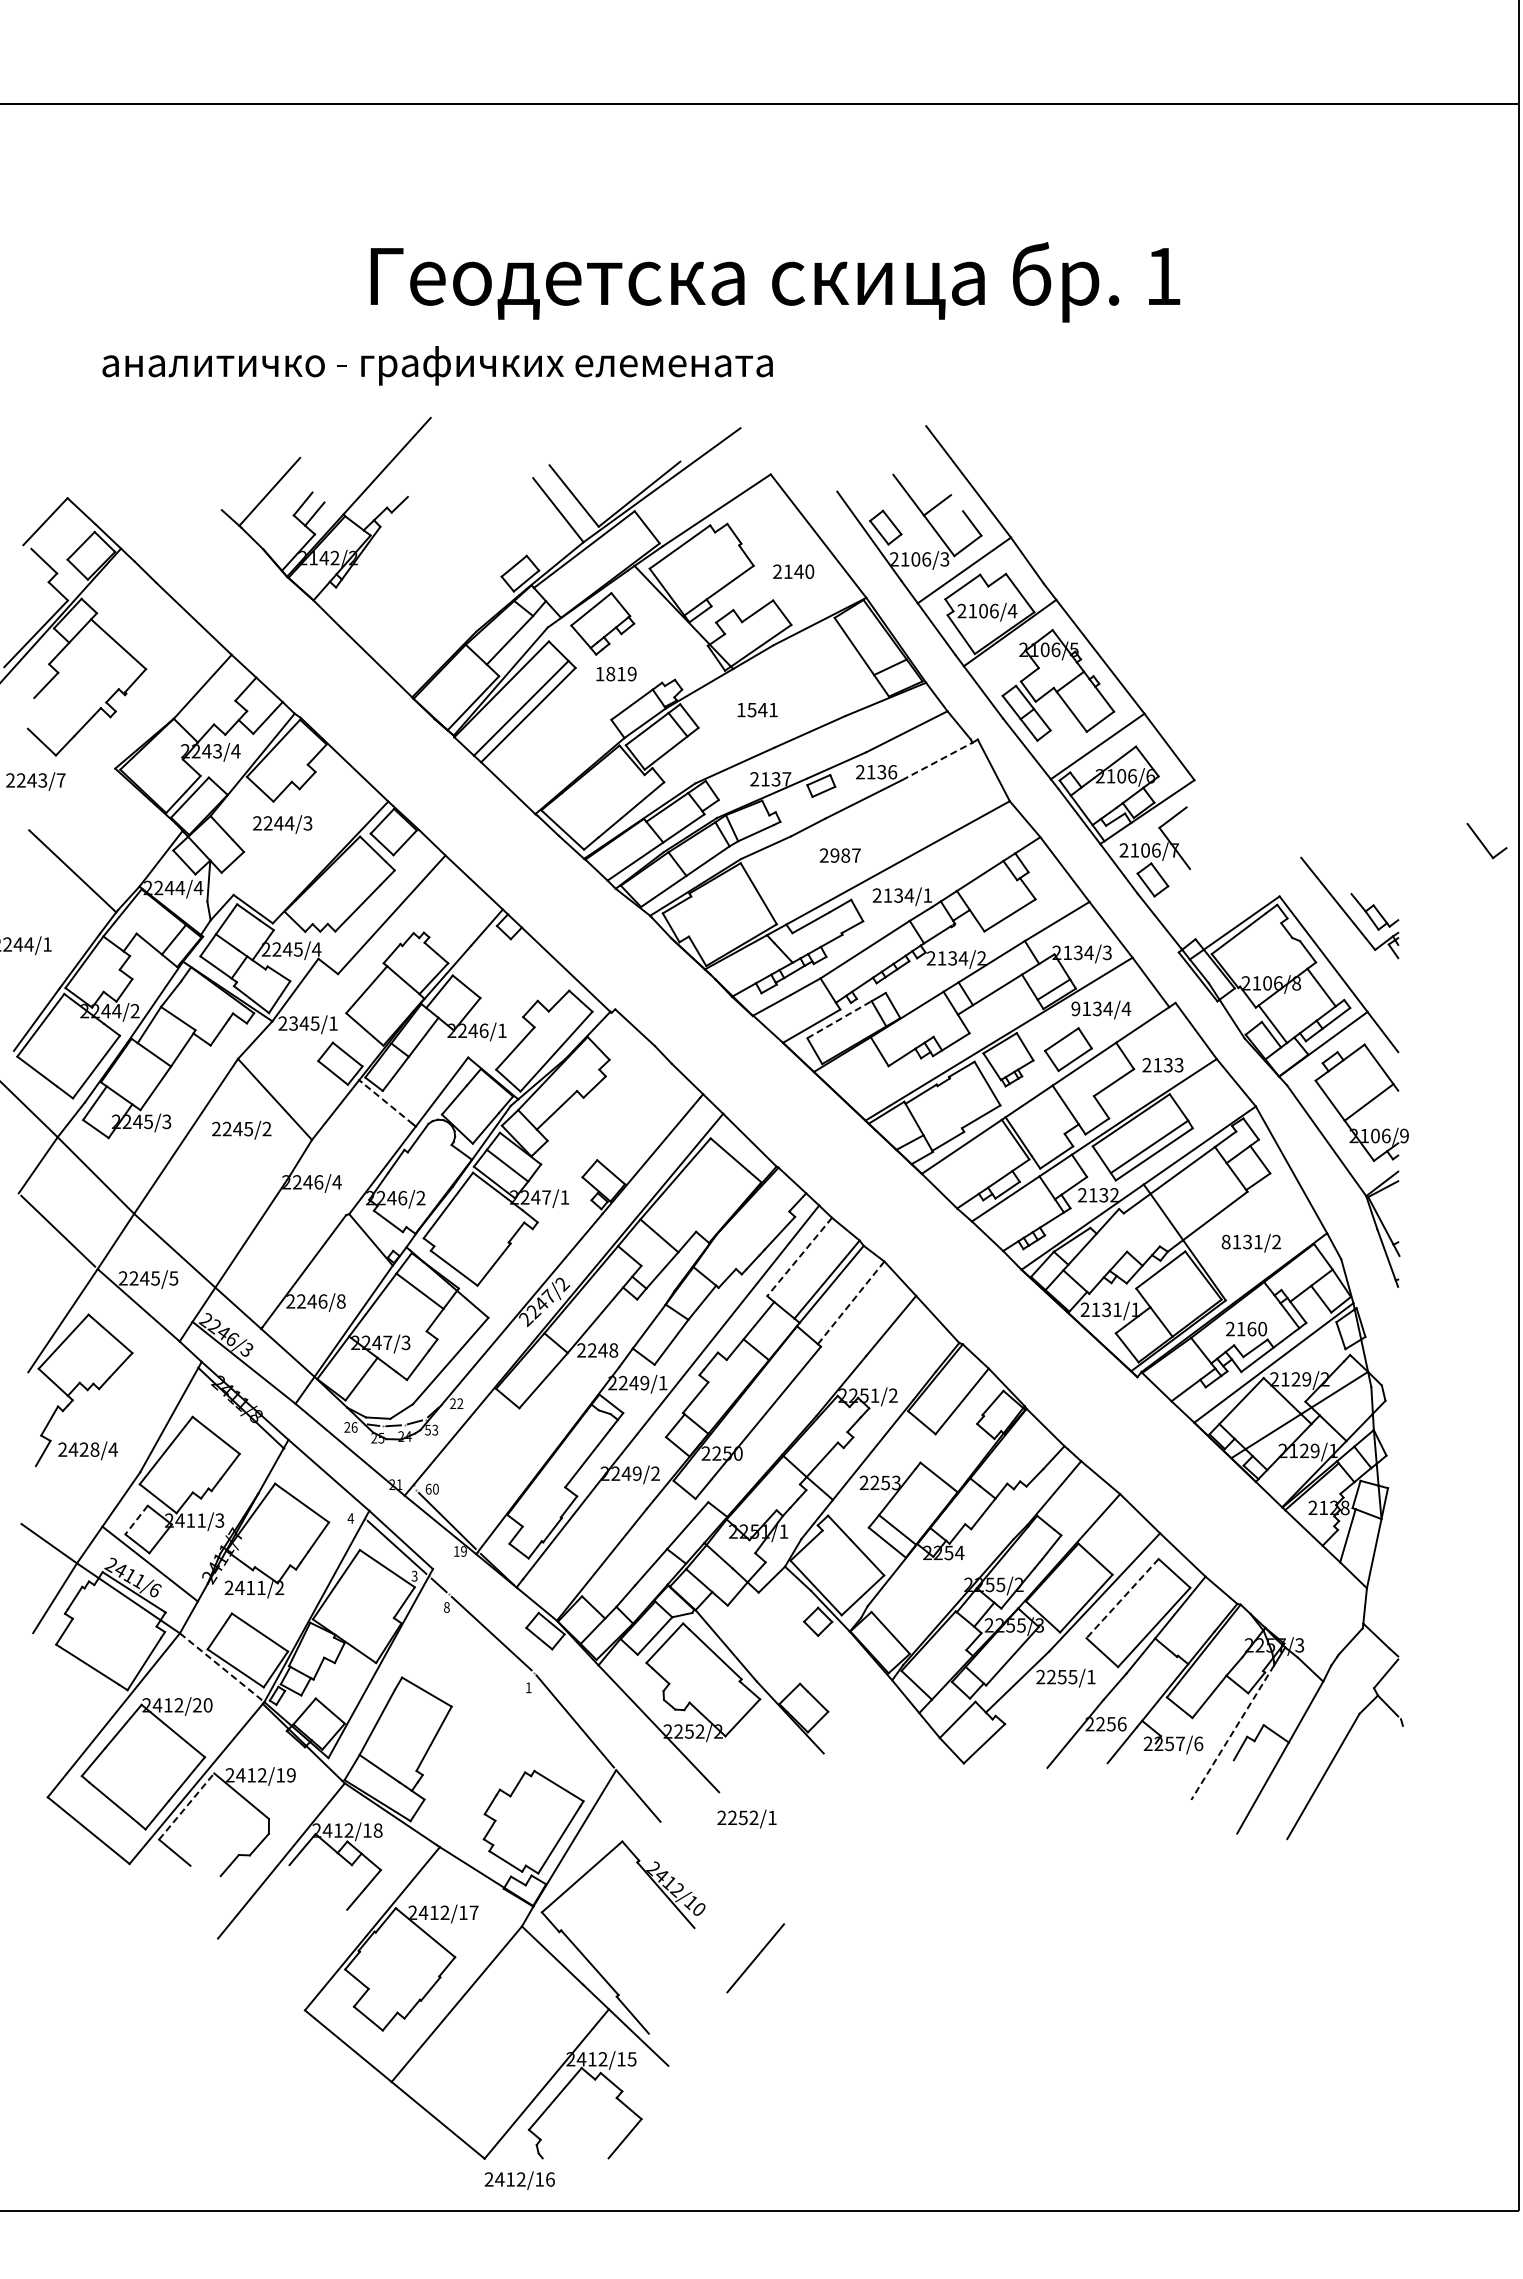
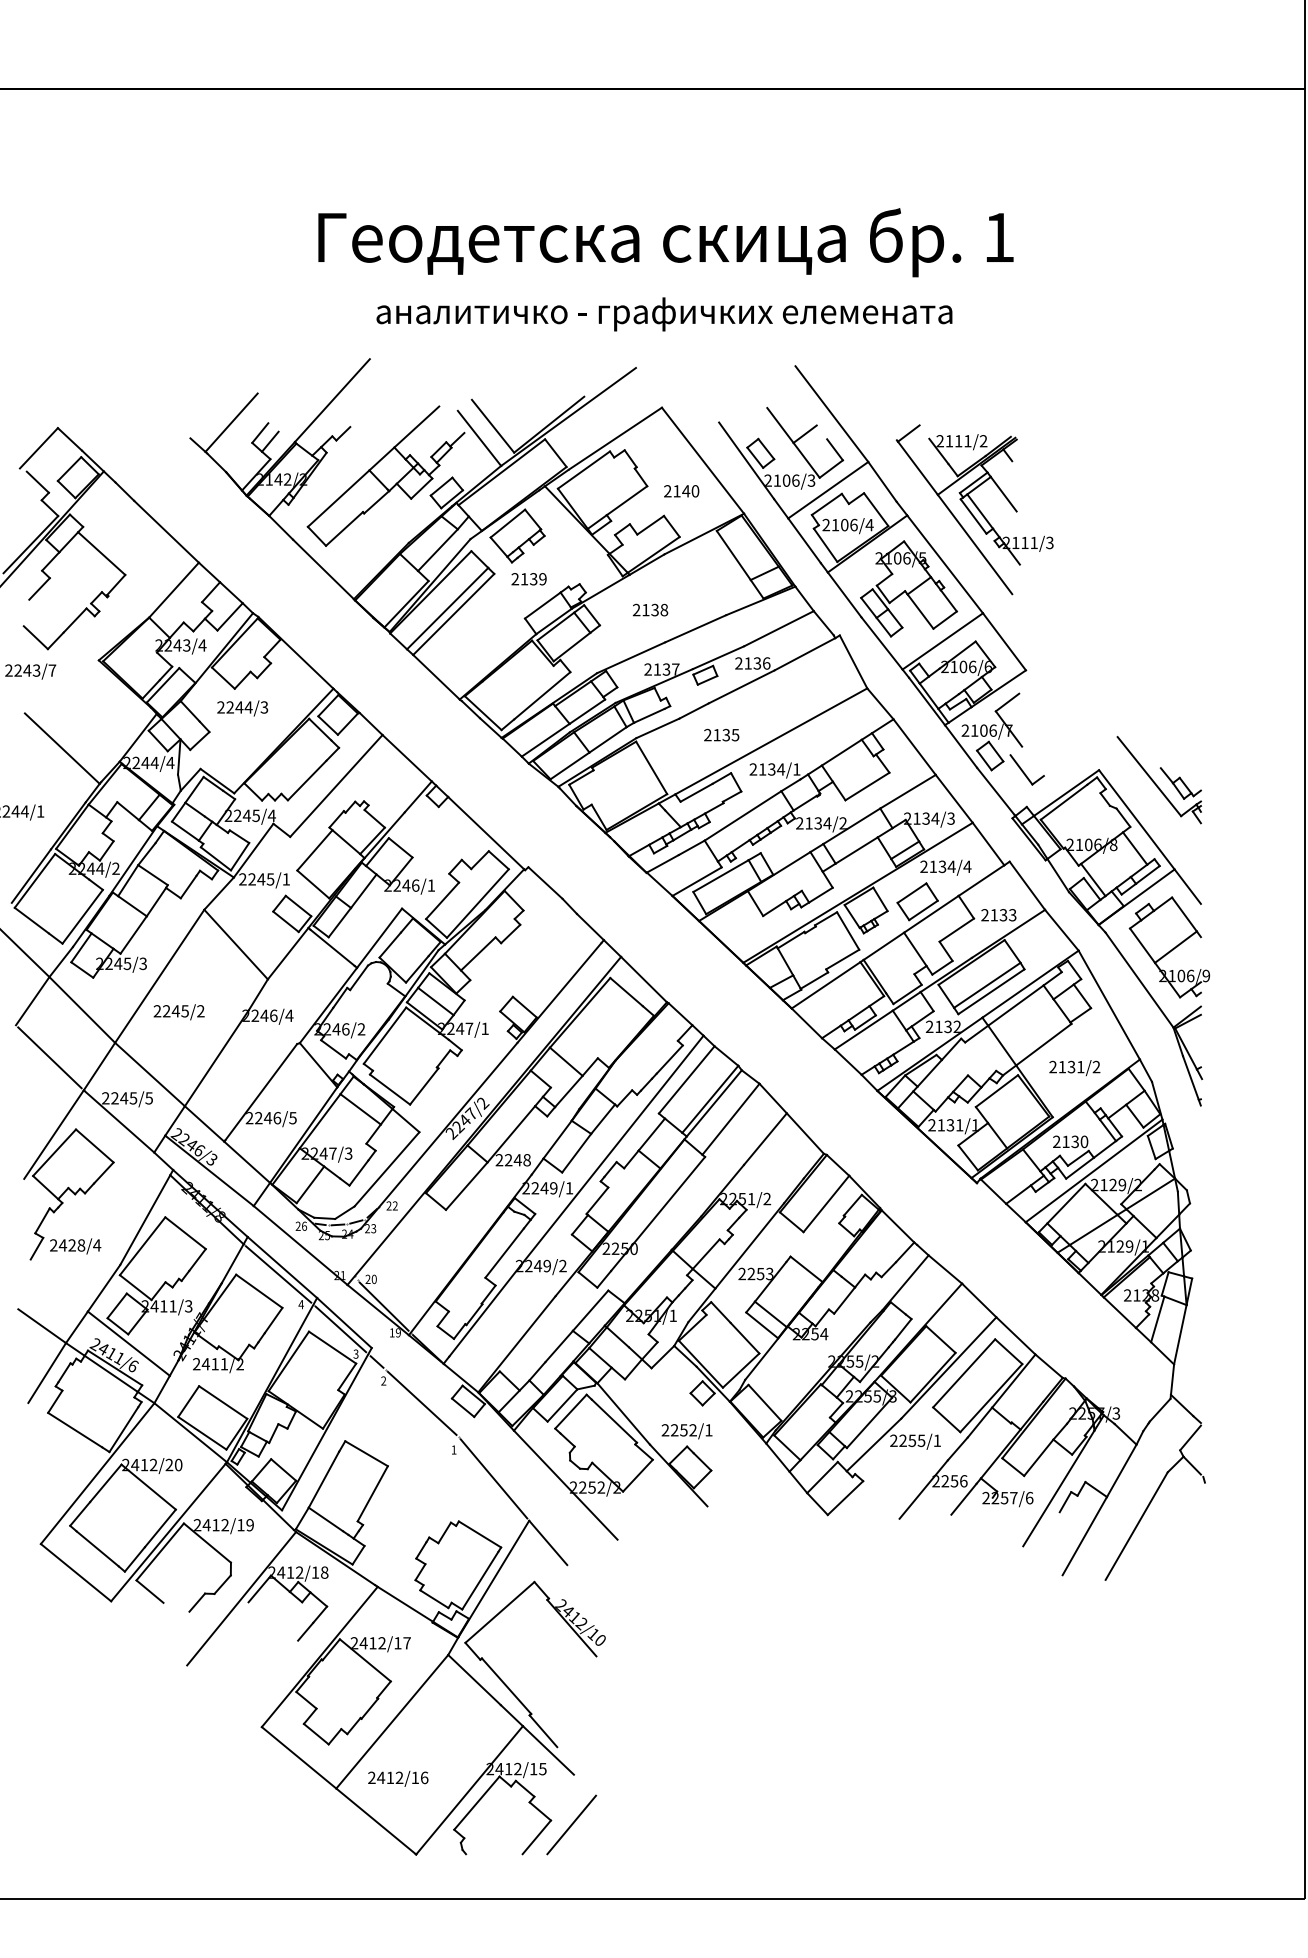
text: (437, 365) -> (664, 314), moved
part: (449, 554) -> (385, 476), added
part: (1134, 593) -> (974, 509), added
text: (610, 673) -> (524, 578), 1819 -> 2139
text: (756, 709) -> (649, 609), 1541 -> 2138
line: (937, 761) -> (805, 654), dashed -> solid
part: (1486, 840) -> (1026, 769), moved
text: (845, 855) -> (726, 735), 2987 -> 2135
text: (1075, 1009) -> (923, 867), 9134/4 -> 2134/4
line: (839, 1019) -> (721, 875), dashed -> solid
text: (293, 1023) -> (251, 879), 2345/1 -> 2245/1
line: (386, 1102) -> (331, 947), dashed -> solid
text: (241, 1129) -> (178, 1011), moved
text: (1225, 1241) -> (1052, 1066), 8131/2 -> 2131/2
line: (799, 1256) -> (686, 1079), dashed -> solid
text: (340, 1301) -> (292, 1118), 2246/8 -> 2246/5
line: (851, 1302) -> (731, 1119), dashed -> solid
text: (1251, 1328) -> (1074, 1141), 2160 -> 2130
text: (427, 1429) -> (367, 1228), 53 -> 23
line: (324, 1483) -> (278, 1274), added
text: (428, 1488) -> (367, 1278), 60 -> 20
line: (136, 1520) -> (117, 1306), dashed -> solid
line: (1122, 1598) -> (964, 1373), dashed -> solid
text: (446, 1607) -> (383, 1381), 8 -> 2
line: (222, 1668) -> (190, 1433), dashed -> solid
line: (1232, 1732) -> (1058, 1488), dashed -> solid
line: (187, 1806) -> (160, 1551), dashed -> solid
text: (746, 1818) -> (686, 1430), moved
line: (755, 1958) -> (571, 1825), moved
text: (519, 2180) -> (398, 1778), moved

